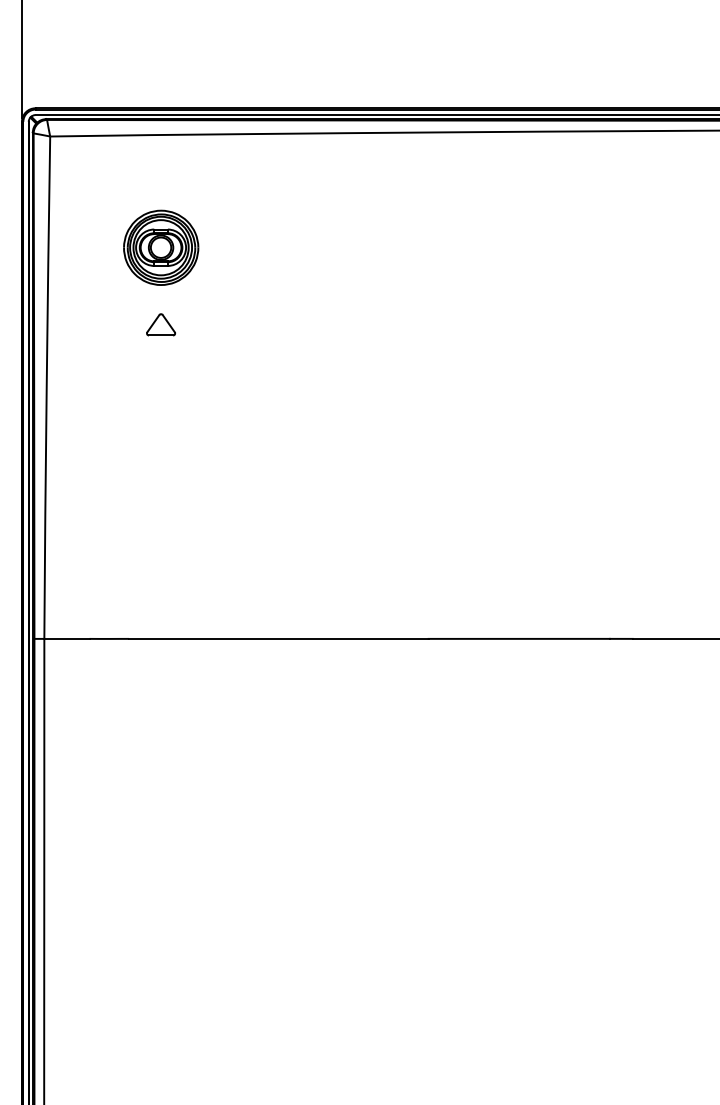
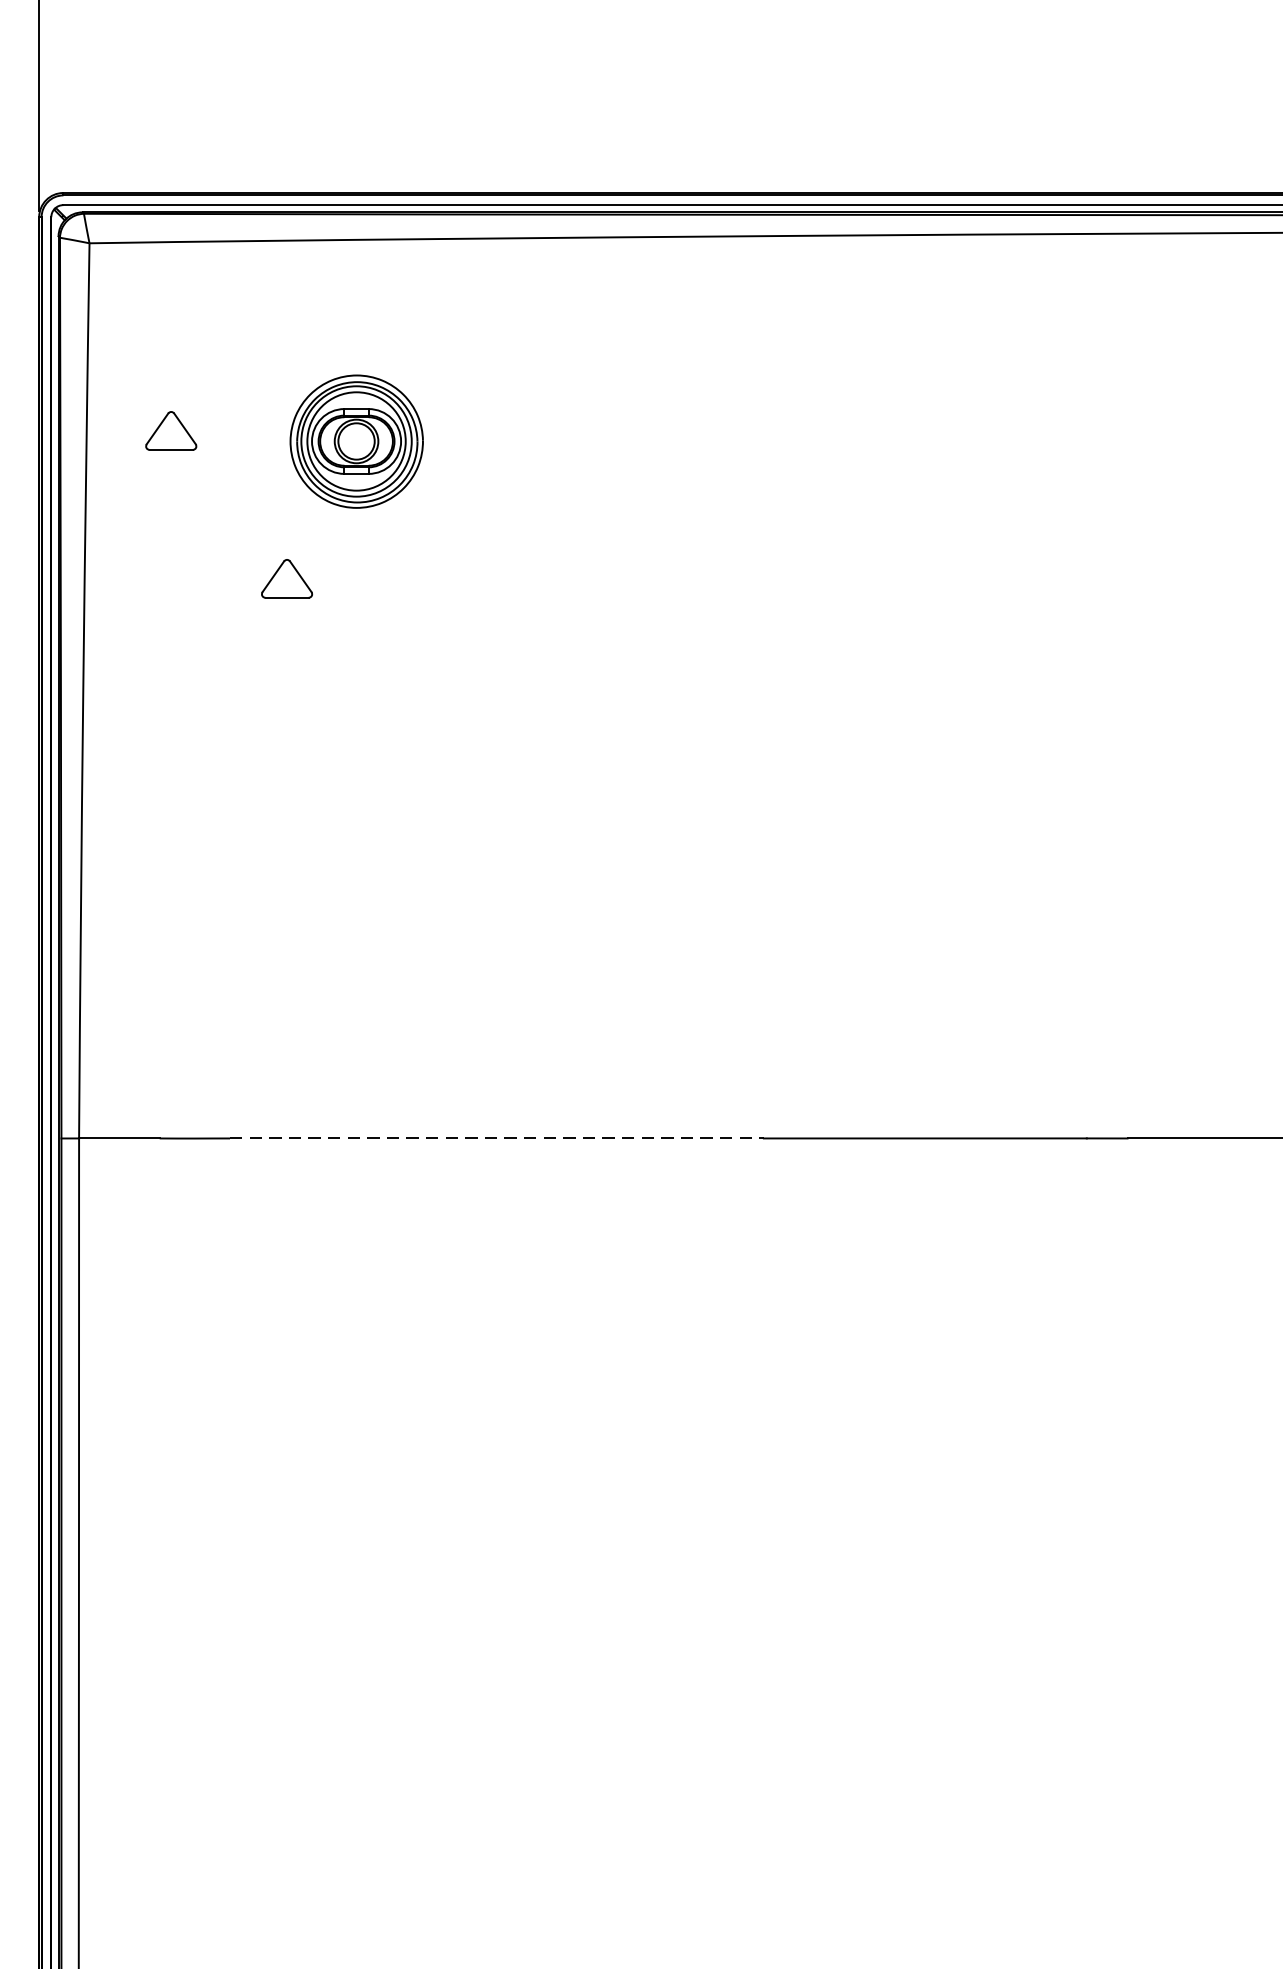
part: (95, 241) -> (170, 430), added
part: (161, 247) -> (357, 441), moved
line: (278, 638) -> (496, 1137), solid -> dashed

